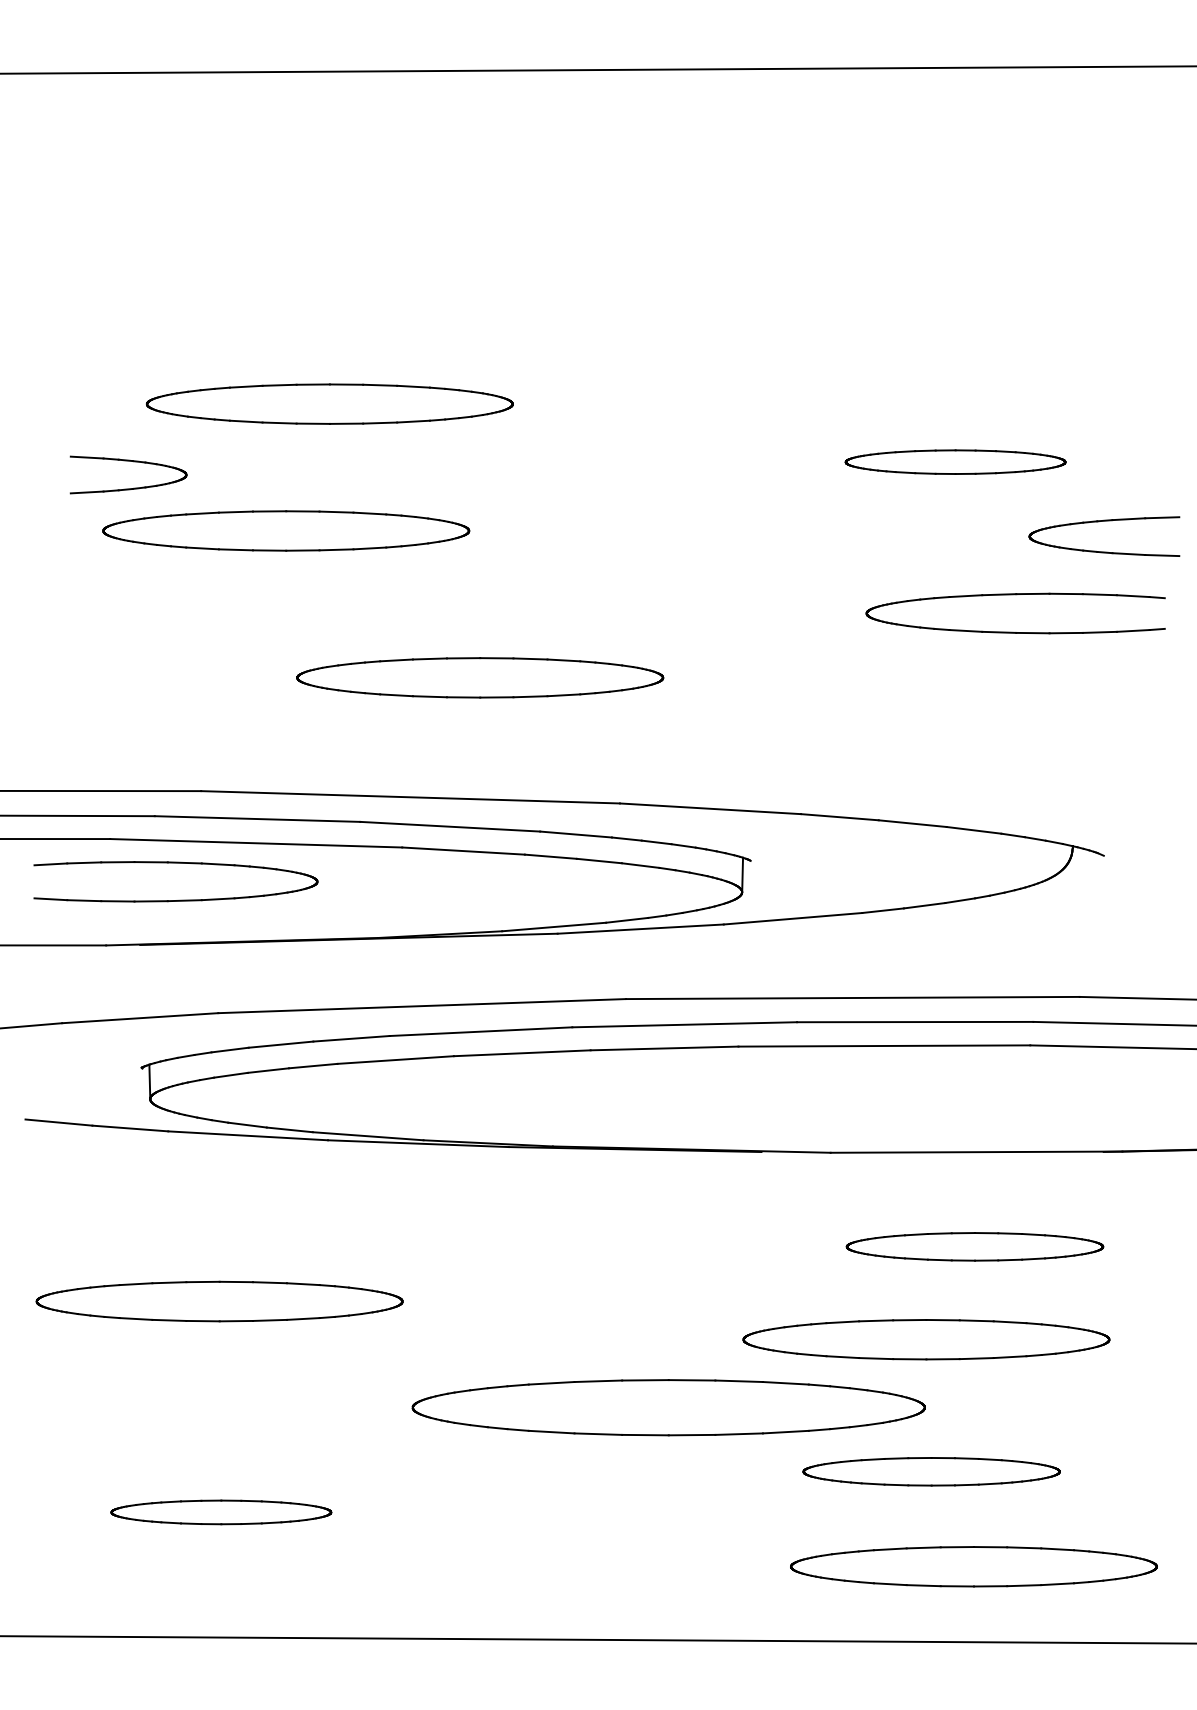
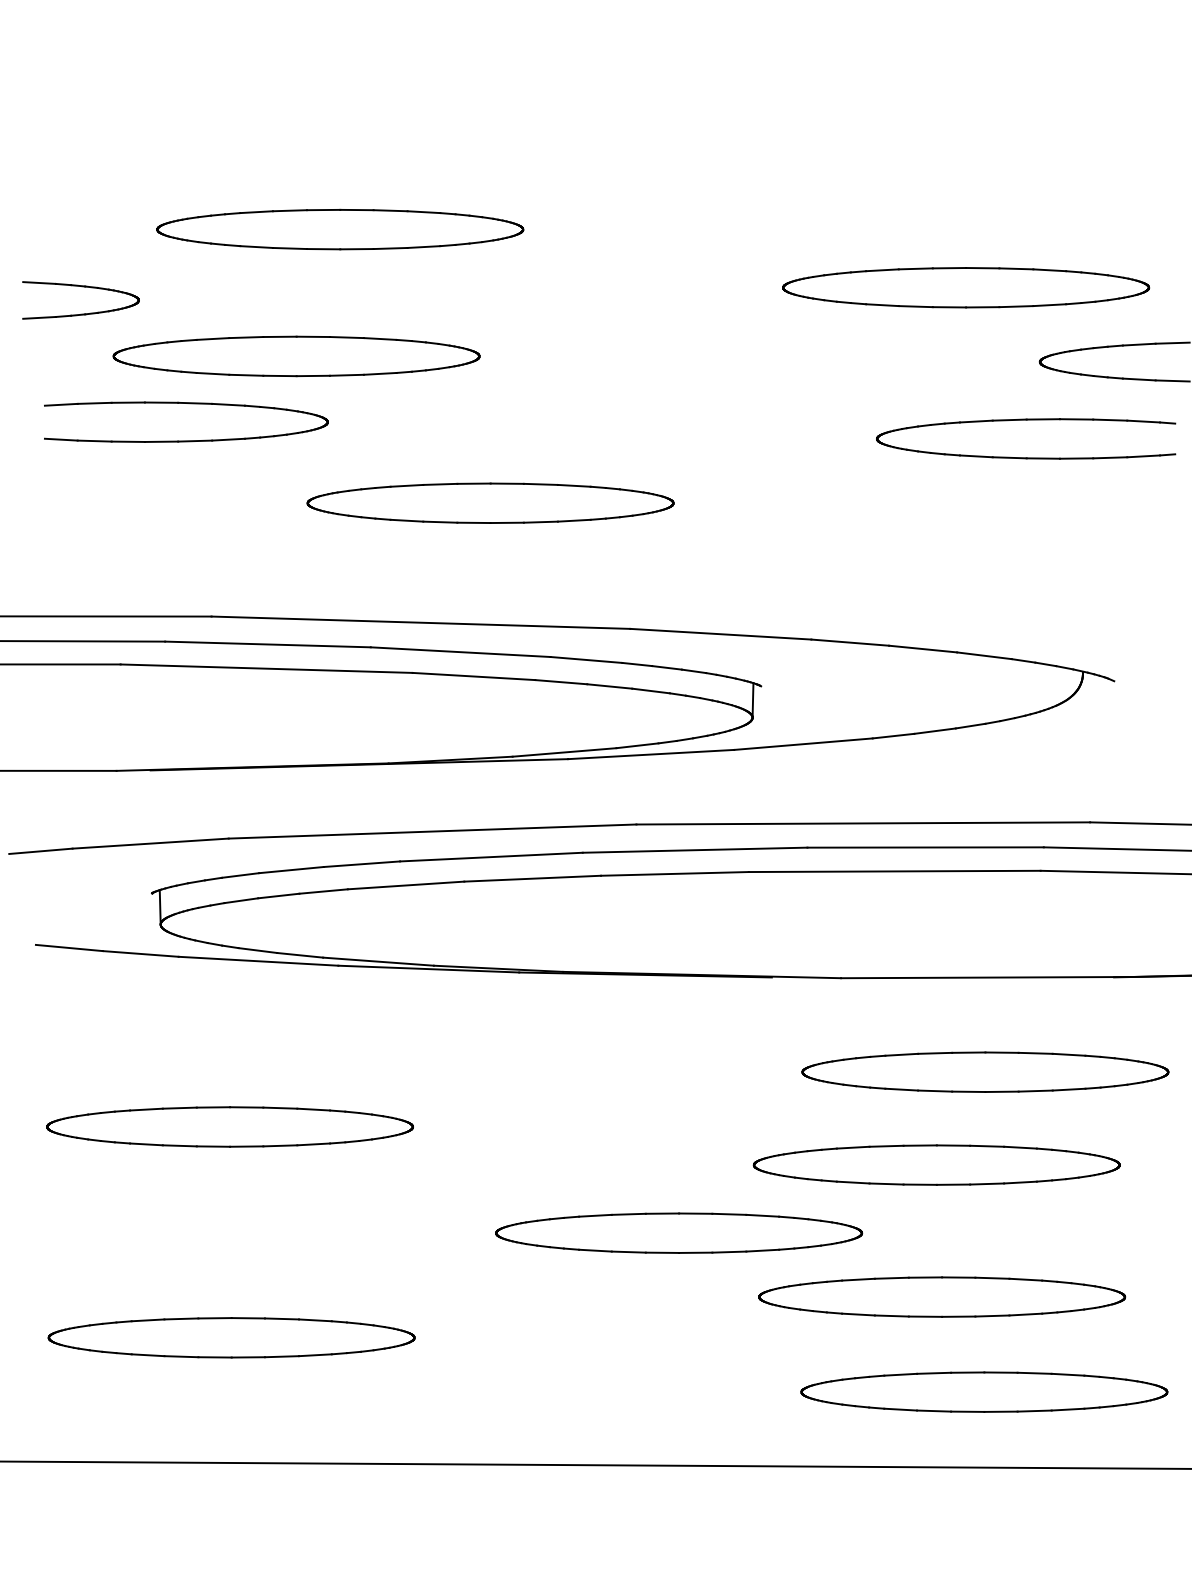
part: (128, 461) -> (80, 286), moved
part: (955, 461) -> (965, 286), size x1.67
part: (175, 863) -> (185, 403), moved
part: (974, 1246) -> (984, 1071), size x1.43
part: (668, 1407) -> (678, 1232), size x0.71
part: (931, 1471) -> (941, 1296), size x1.43
part: (221, 1512) -> (231, 1337), size x1.67

